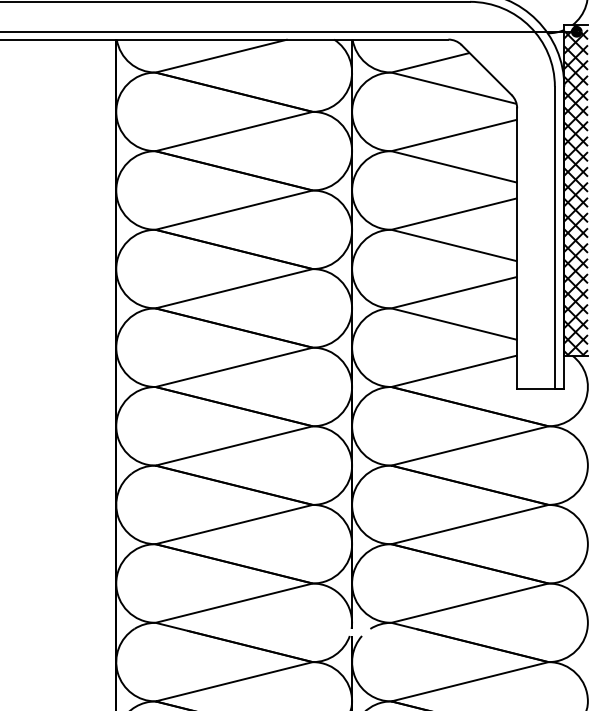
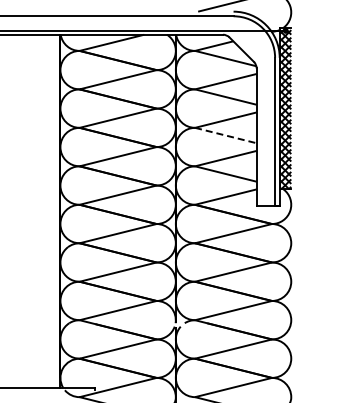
line: (453, 245) -> (225, 135), solid -> dashed

